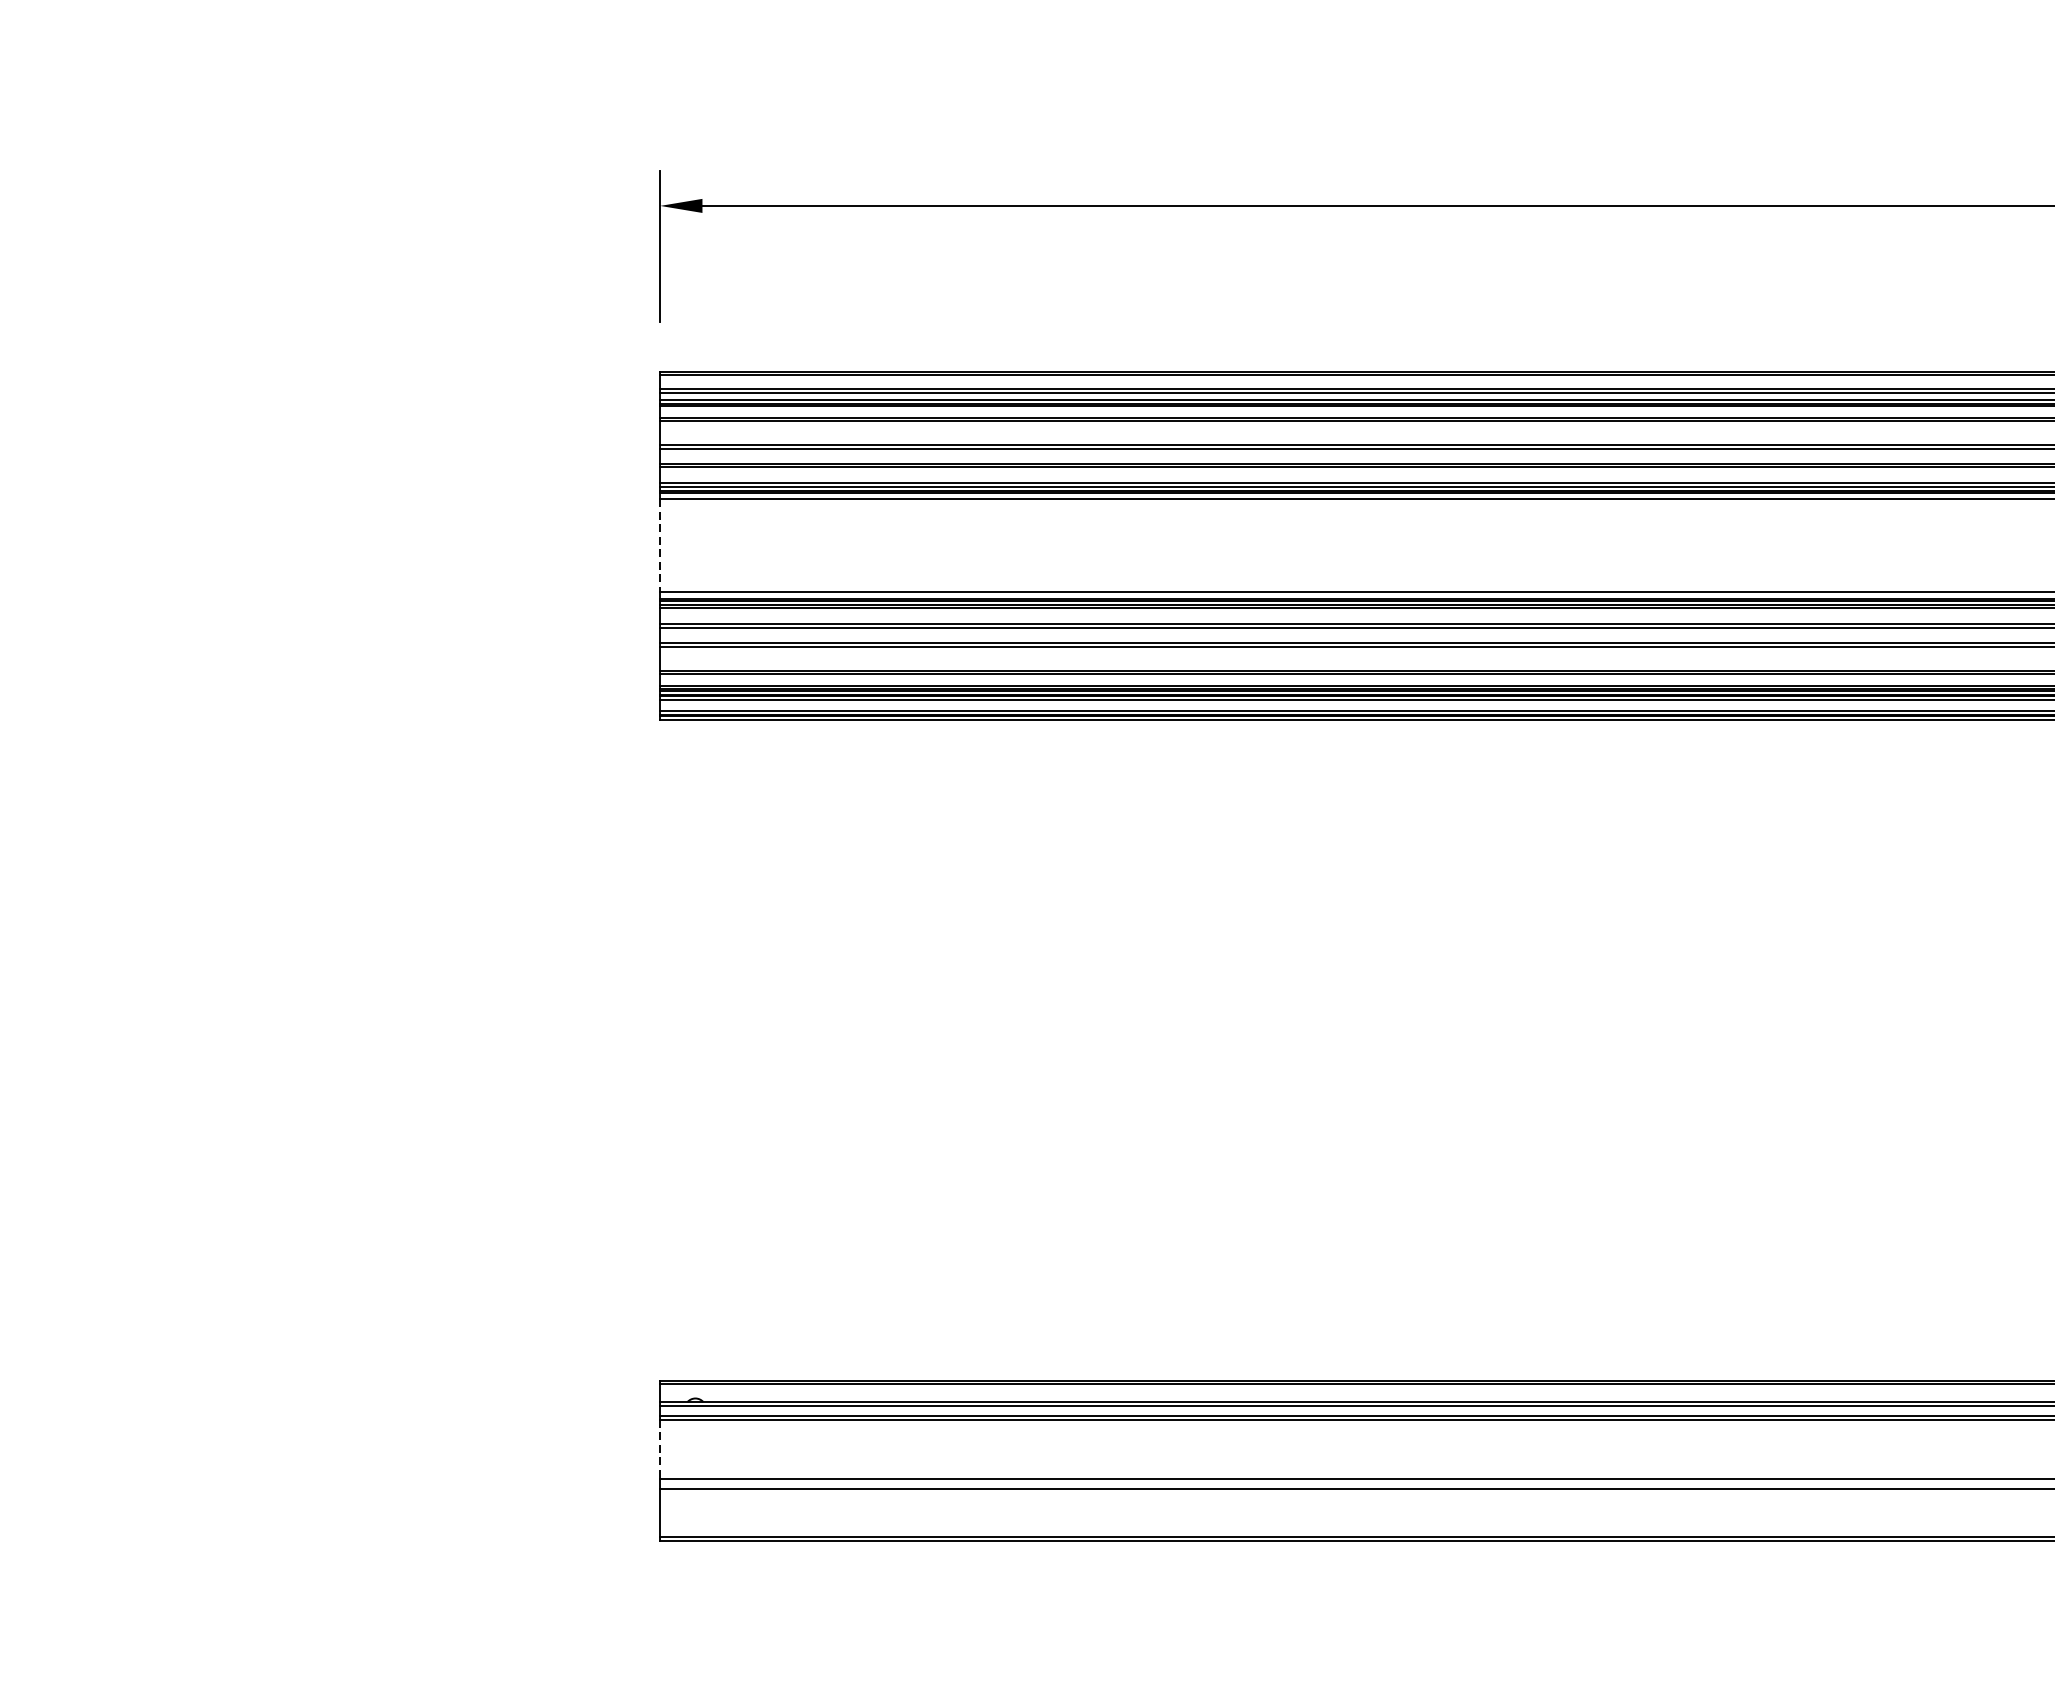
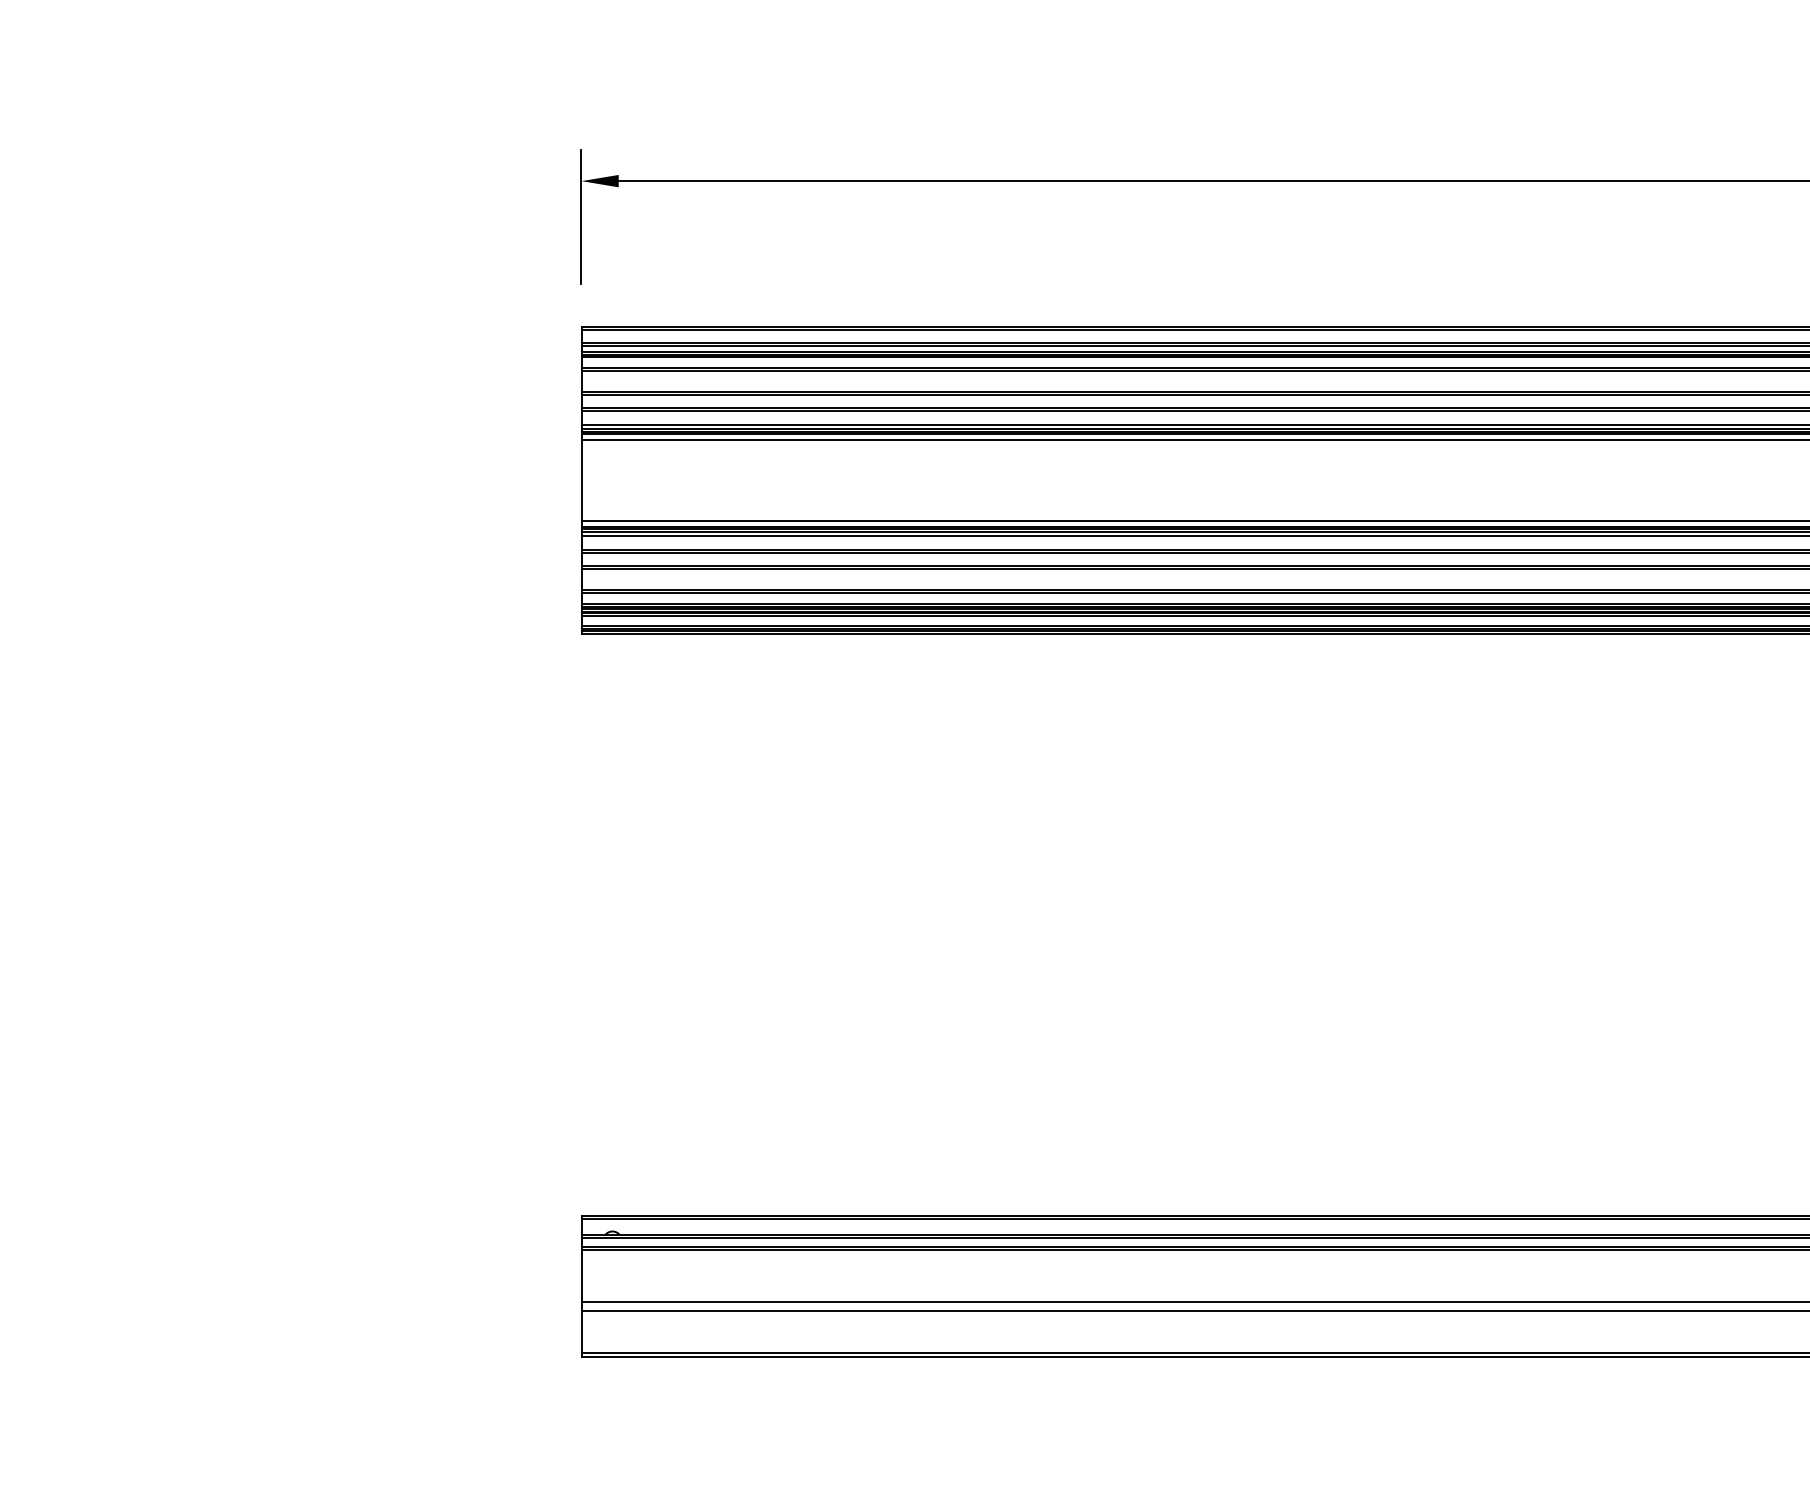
line: (660, 545) -> (581, 480), dashed -> solid
line: (660, 1449) -> (581, 1276), dashed -> solid

